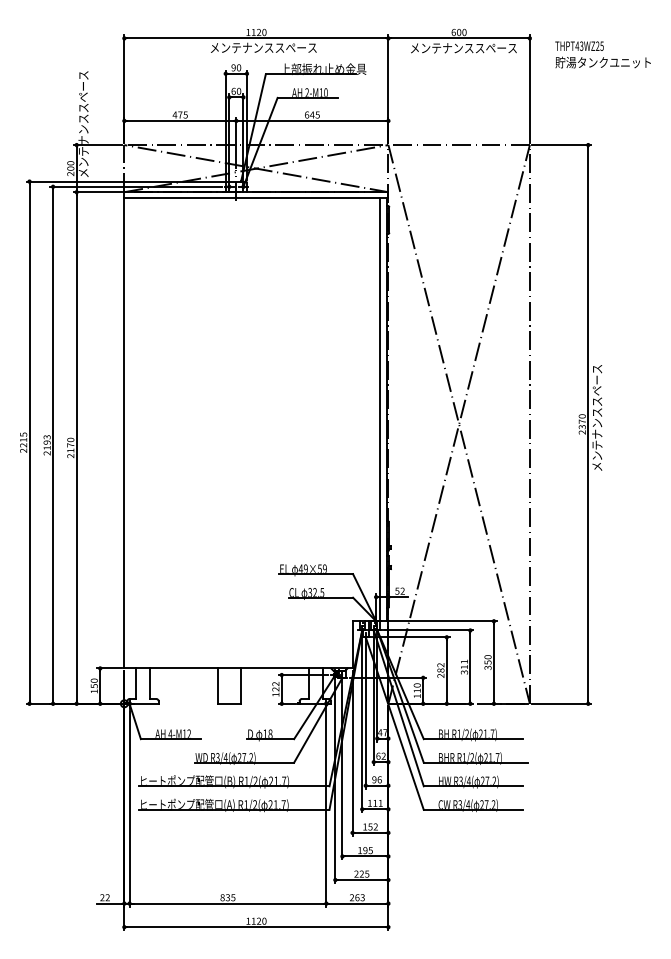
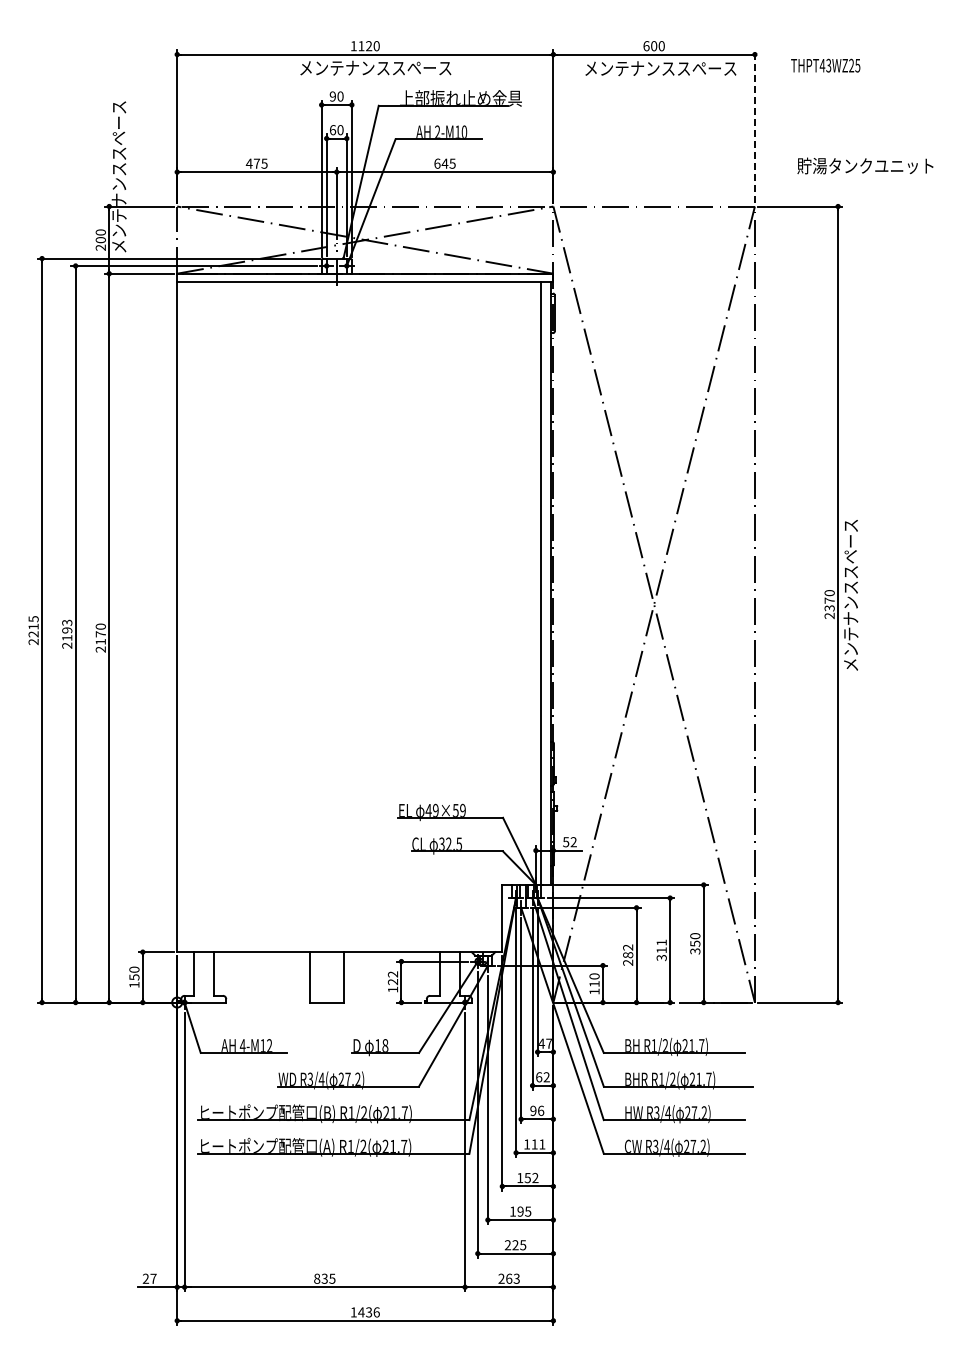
text: (603, 62) -> (865, 165), moved
line: (529, 88) -> (754, 126), solid -> dashed
text: (107, 897) -> (153, 1278), 22 -> 27
text: (258, 921) -> (368, 1312), 1120 -> 1436

